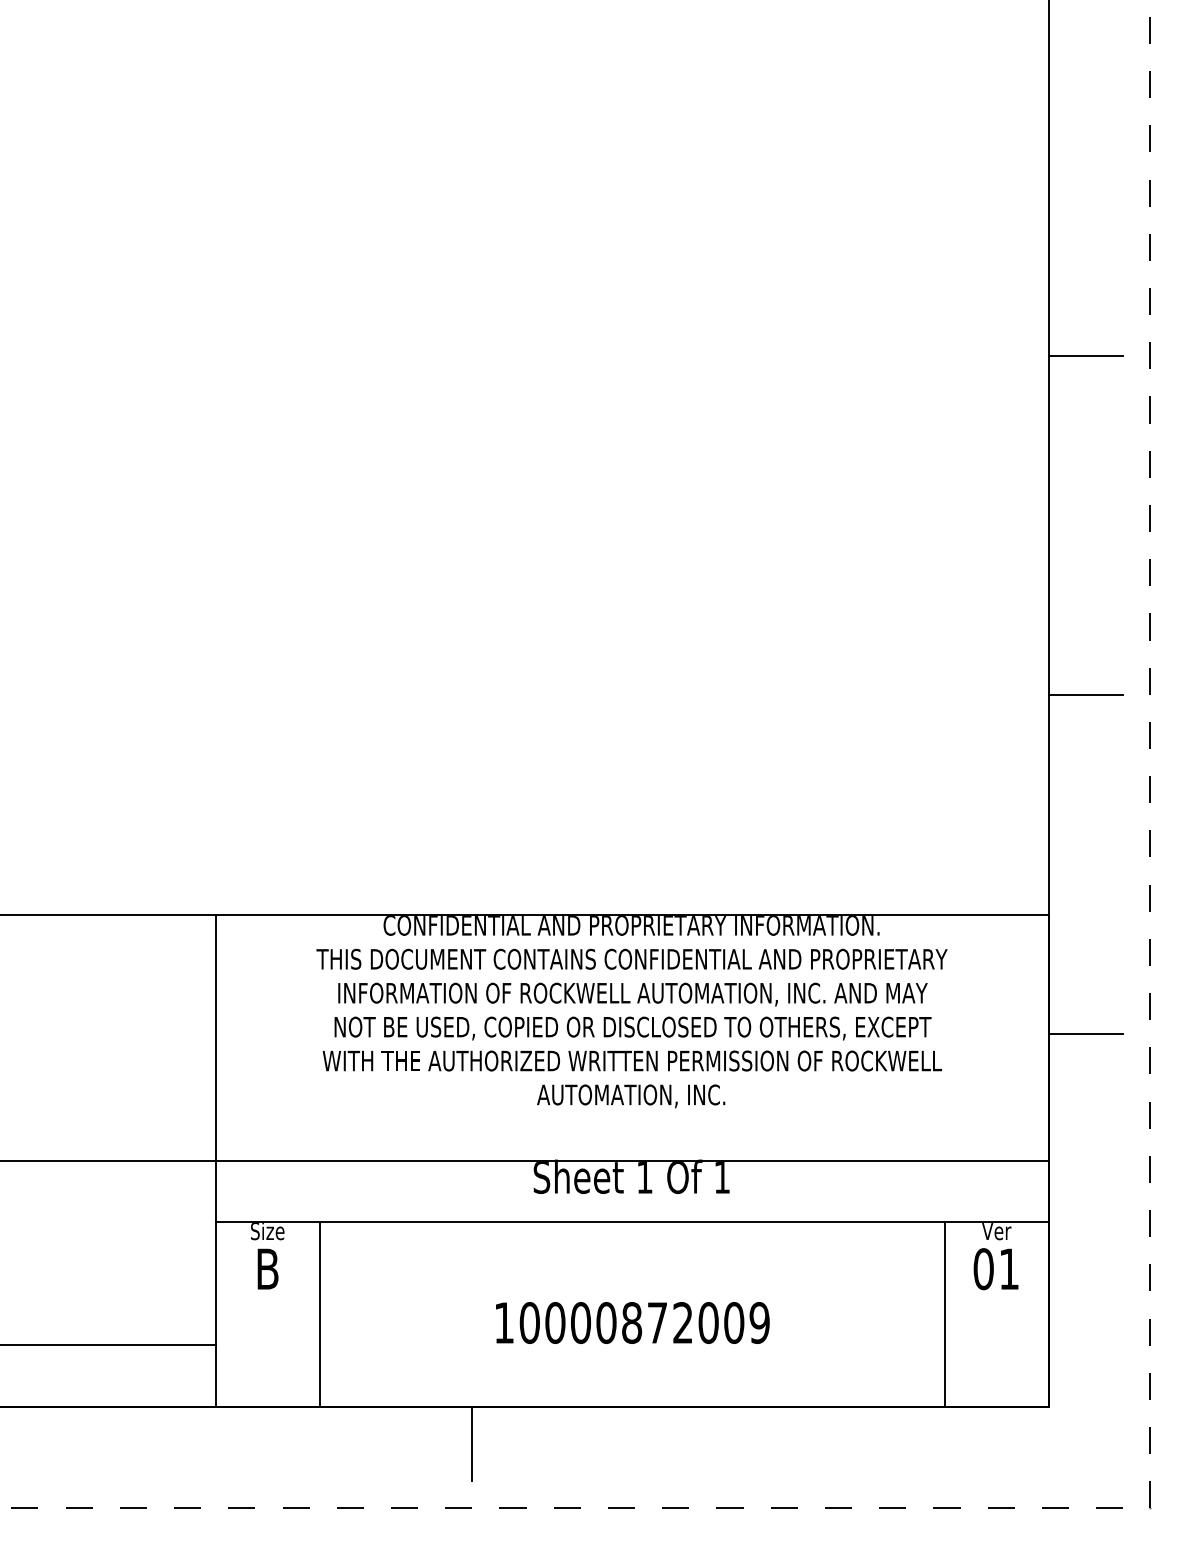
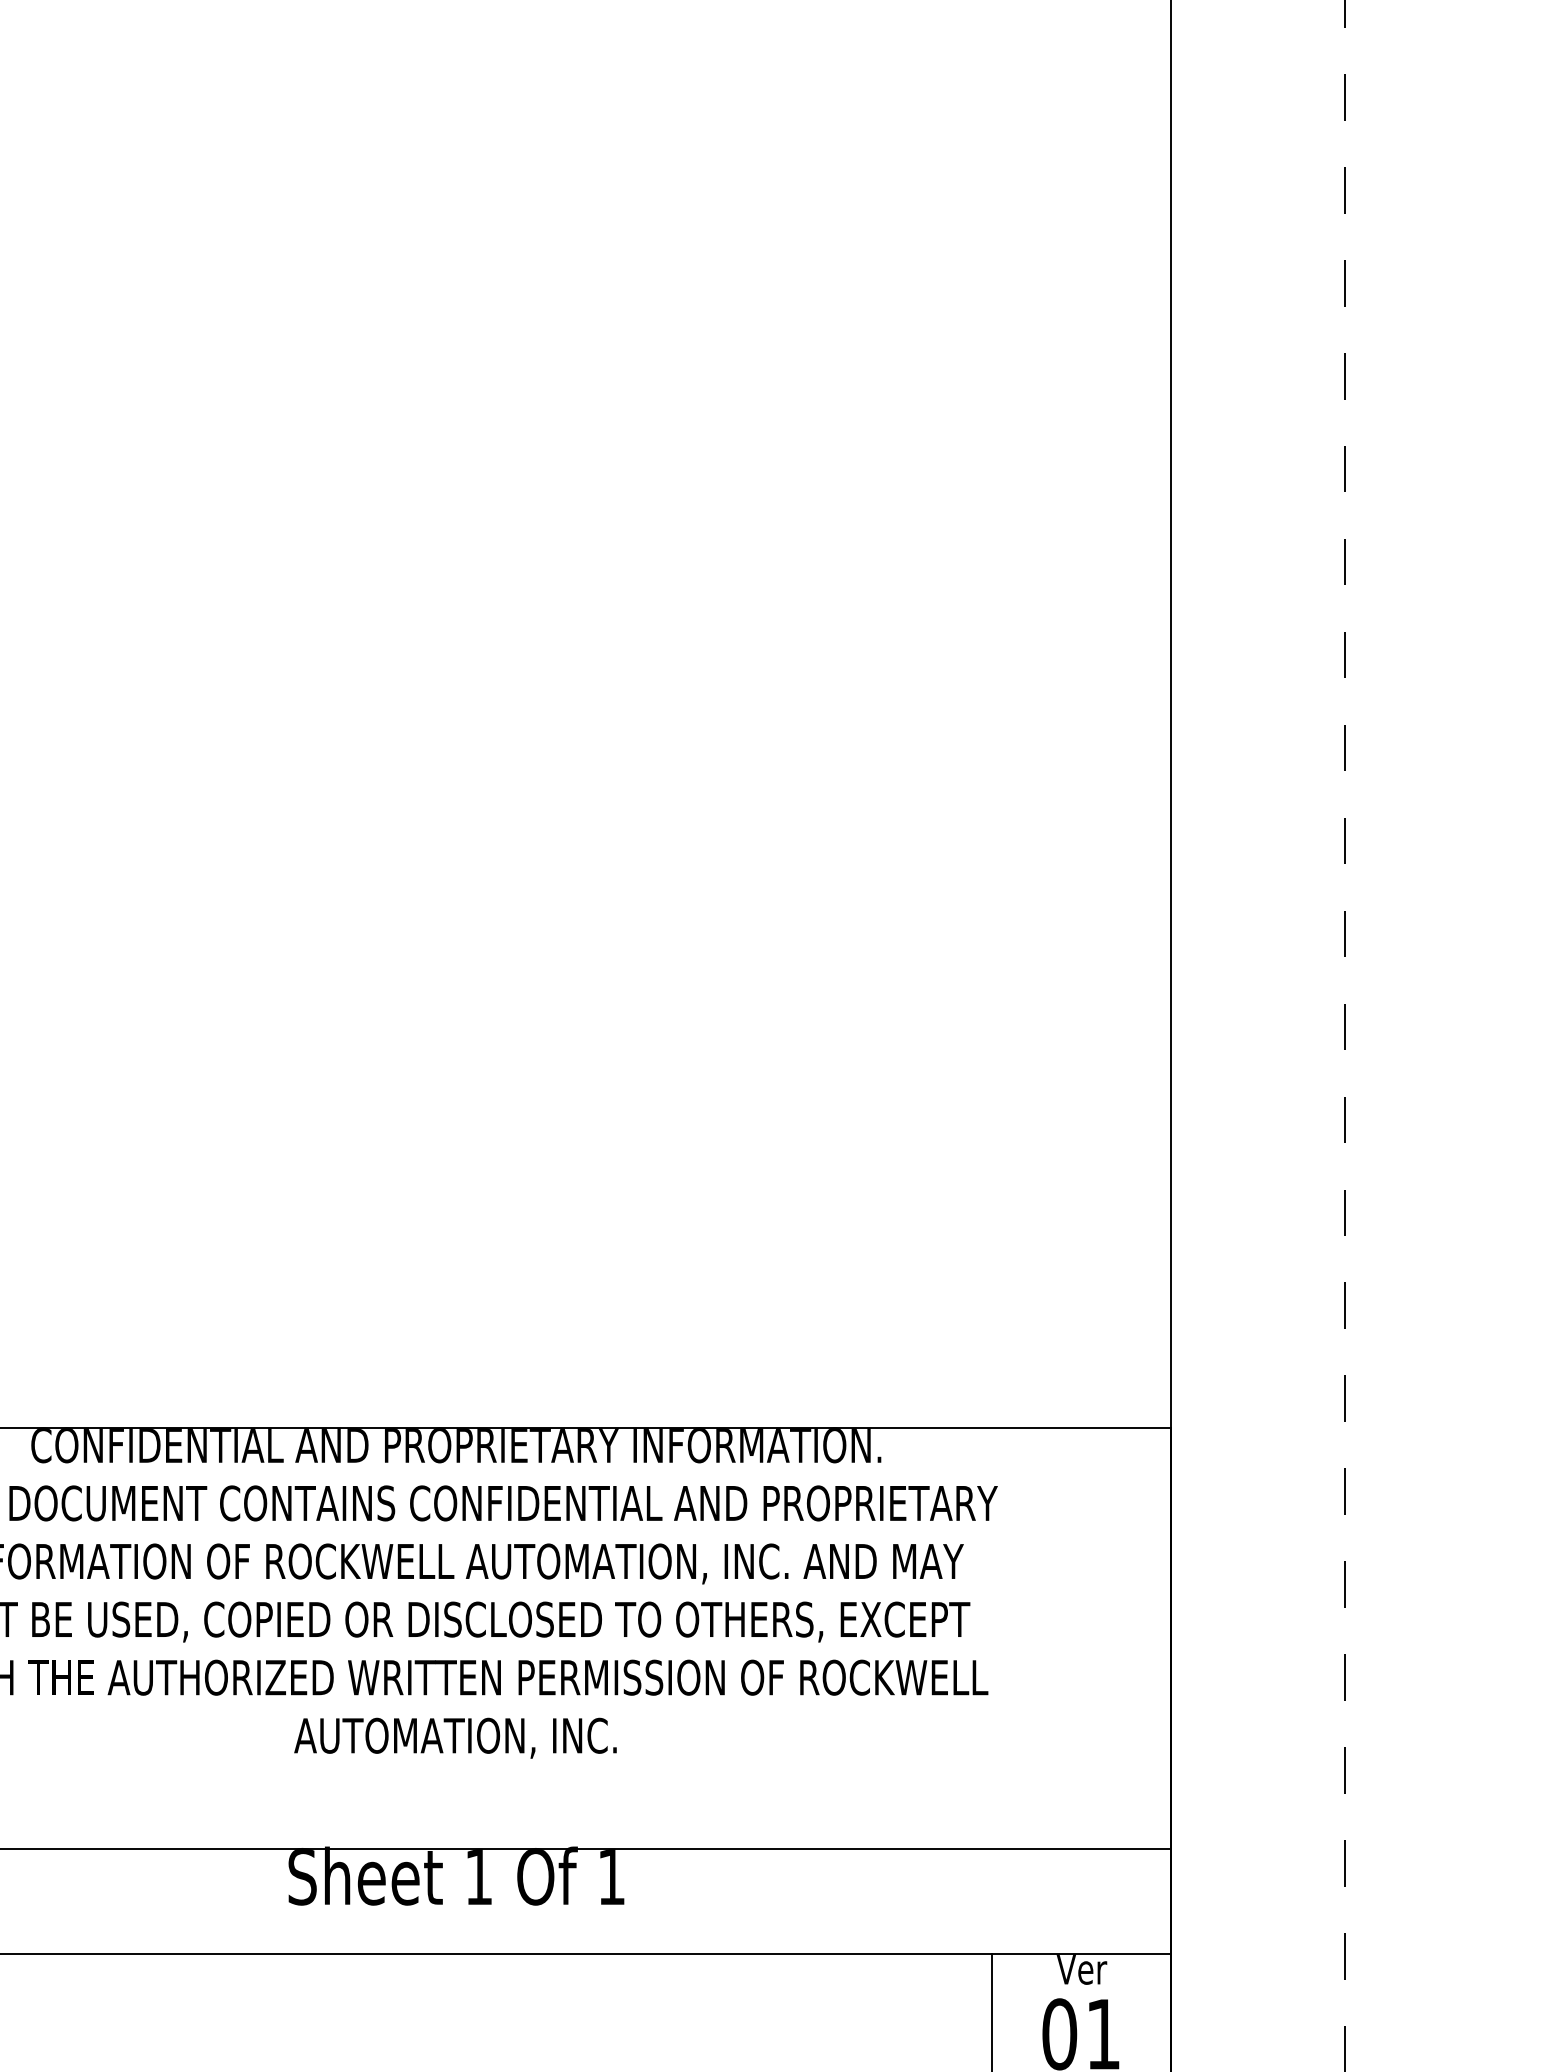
line: (1085, 355) -> (1234, 468), removed
line: (1085, 694) -> (1234, 1049), removed
line: (1085, 1033) -> (1234, 1630), removed

